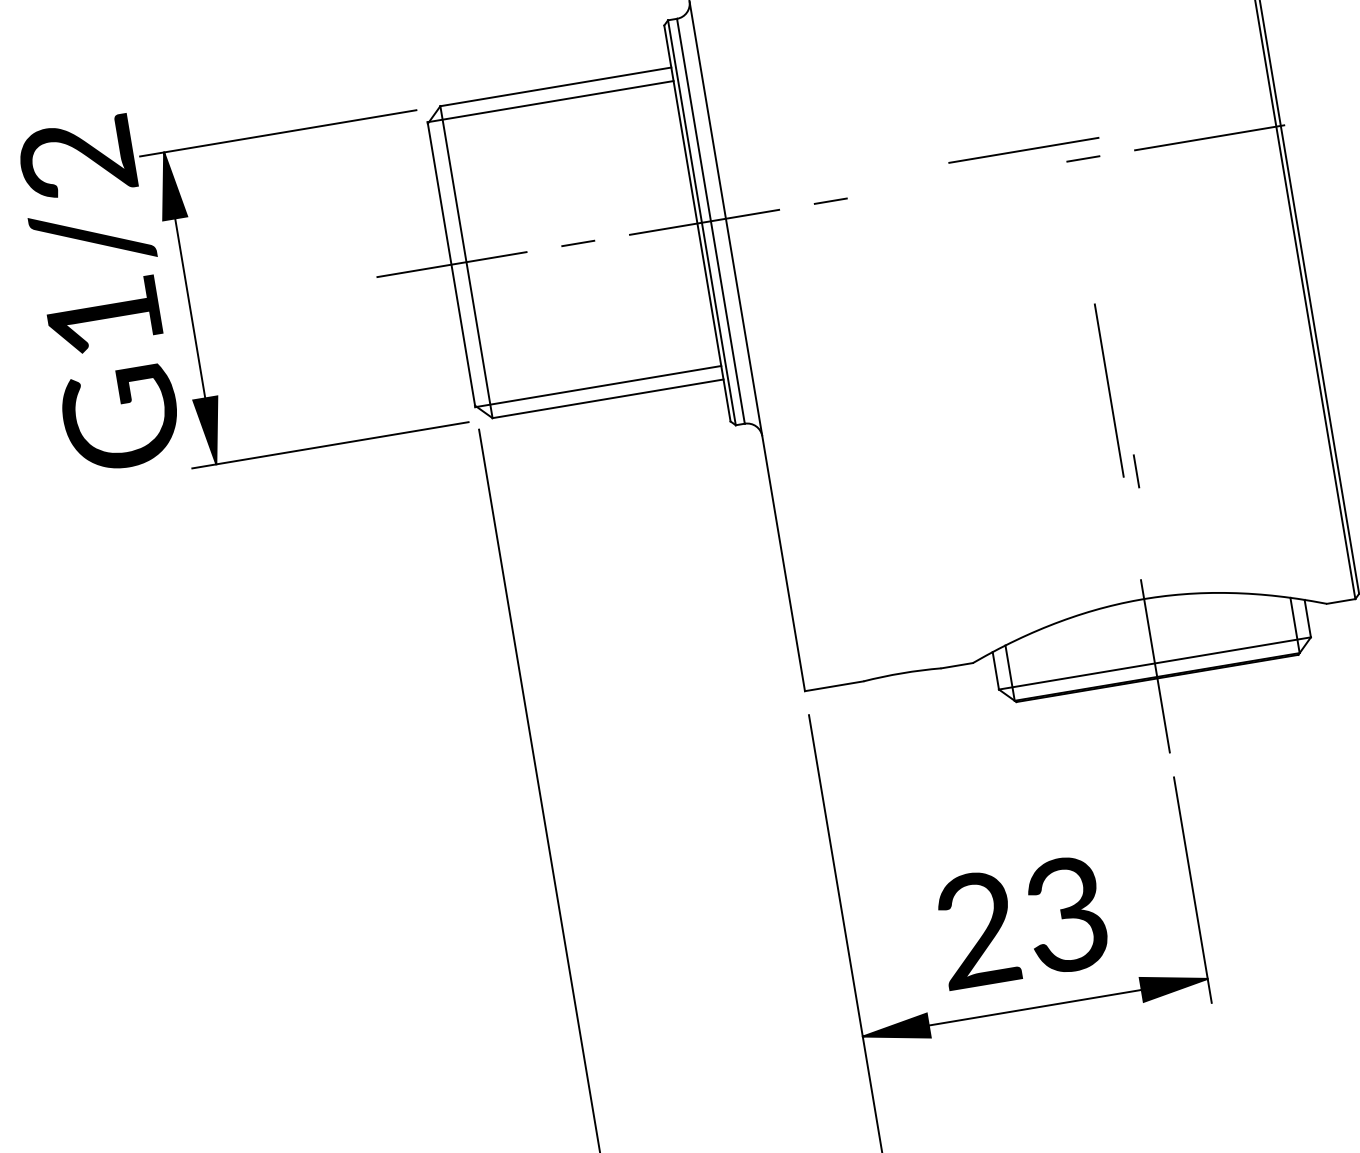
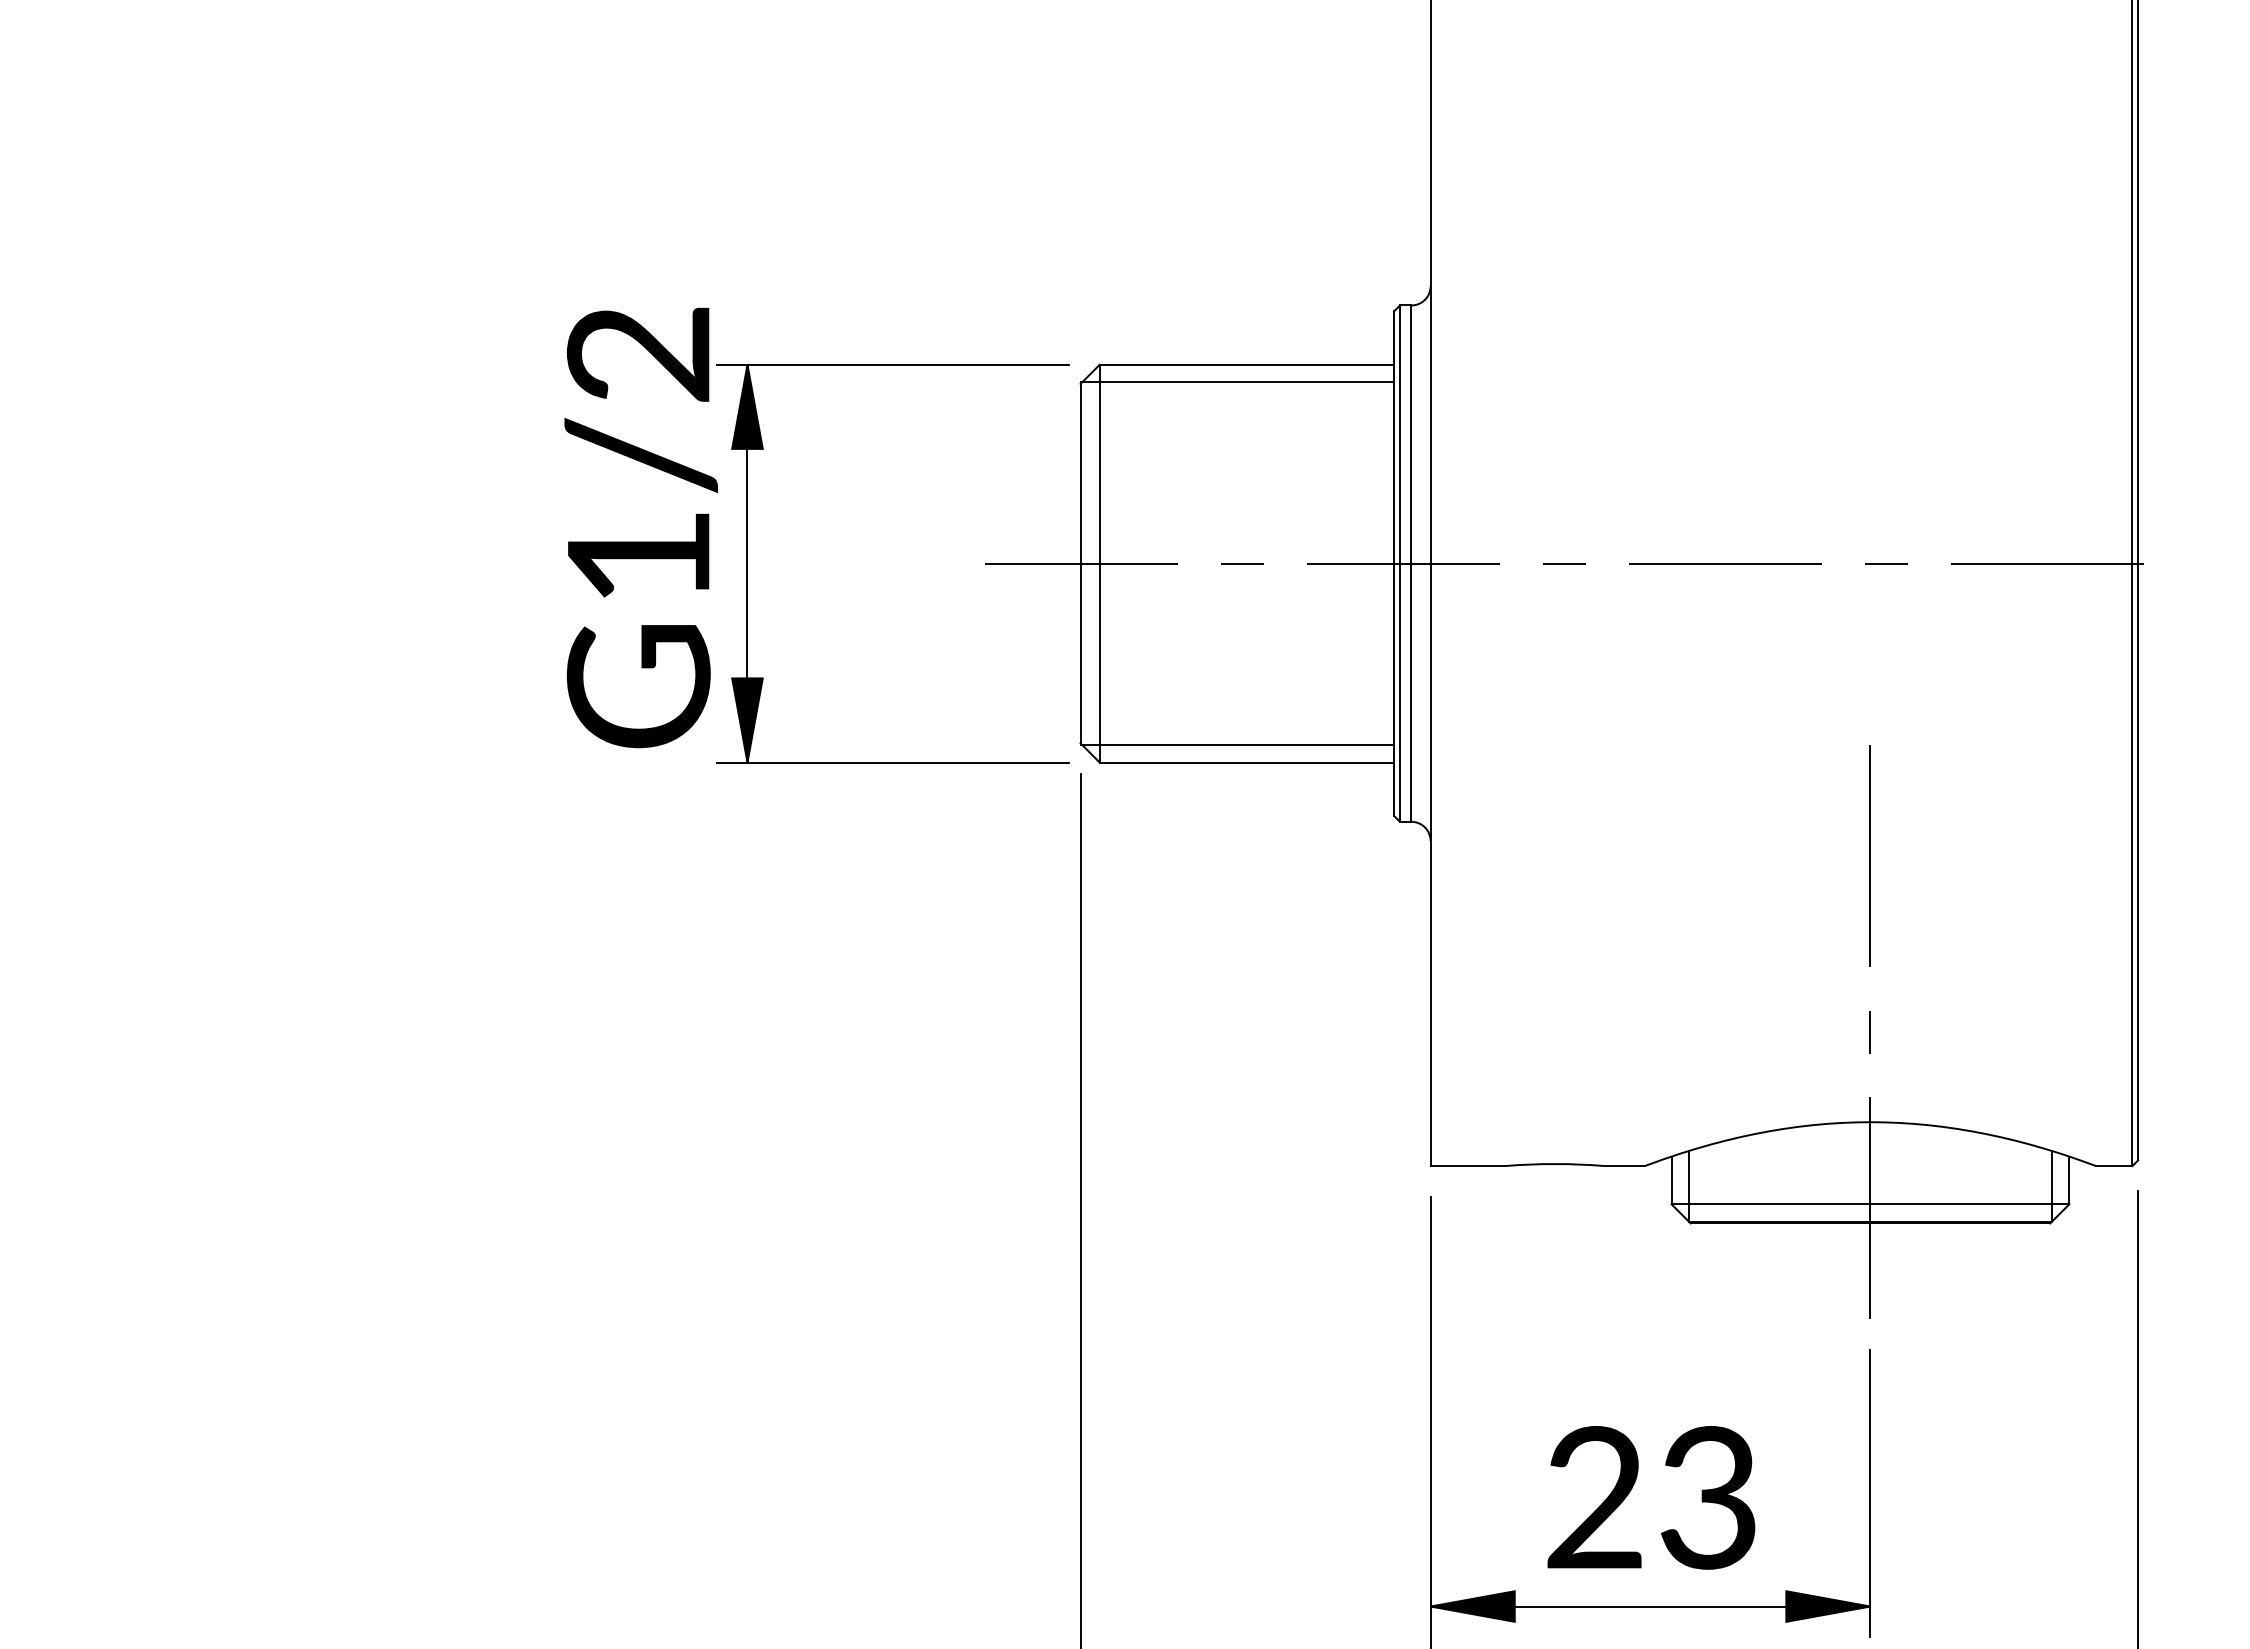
line: (1023, 150) -> (1725, 563), moved
line: (1135, 471) -> (1869, 1032), moved

